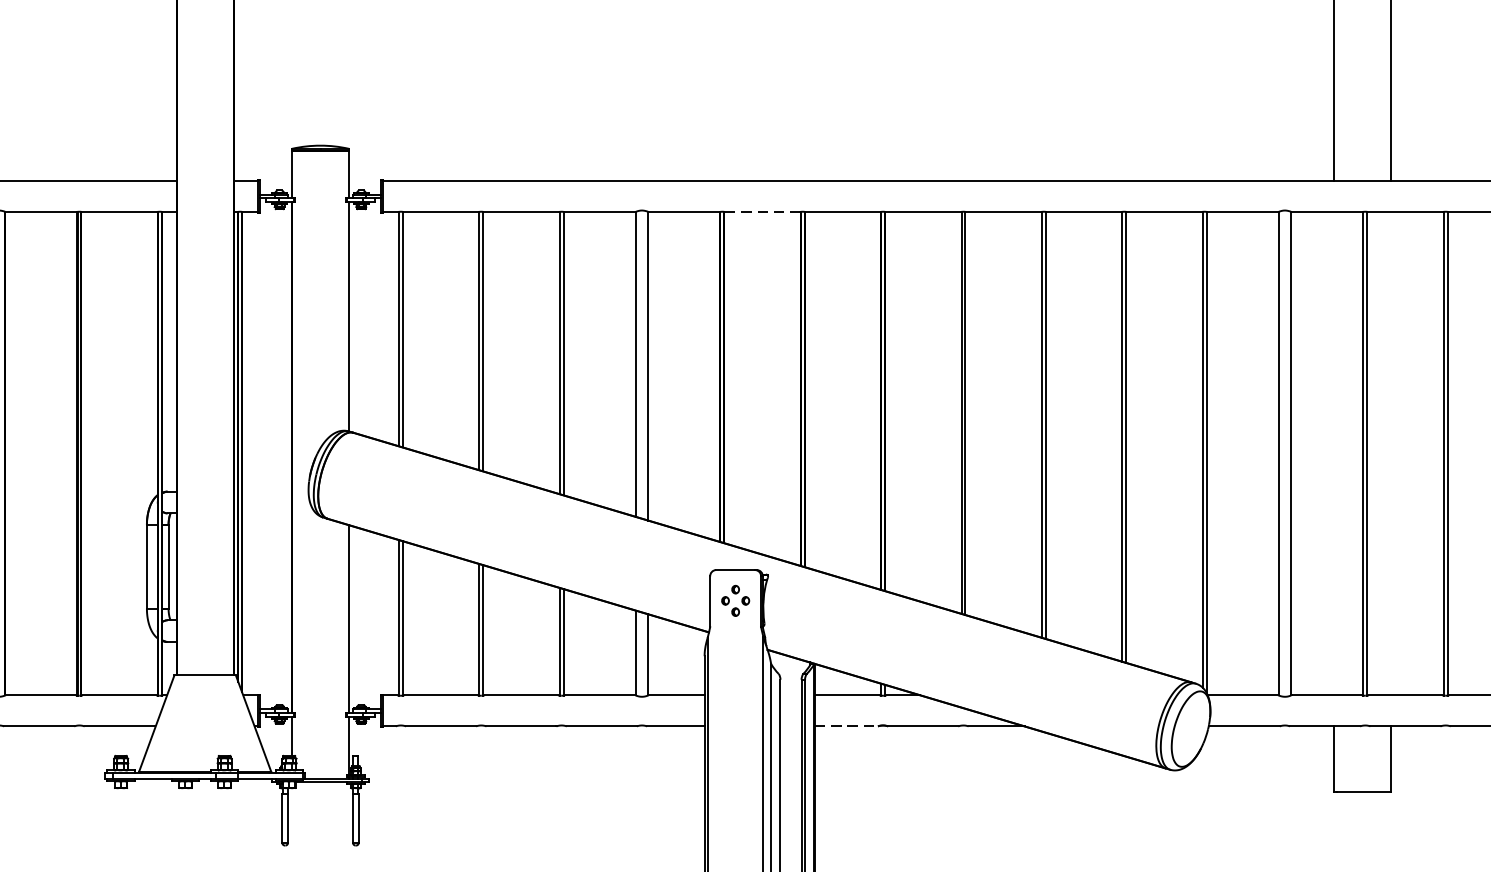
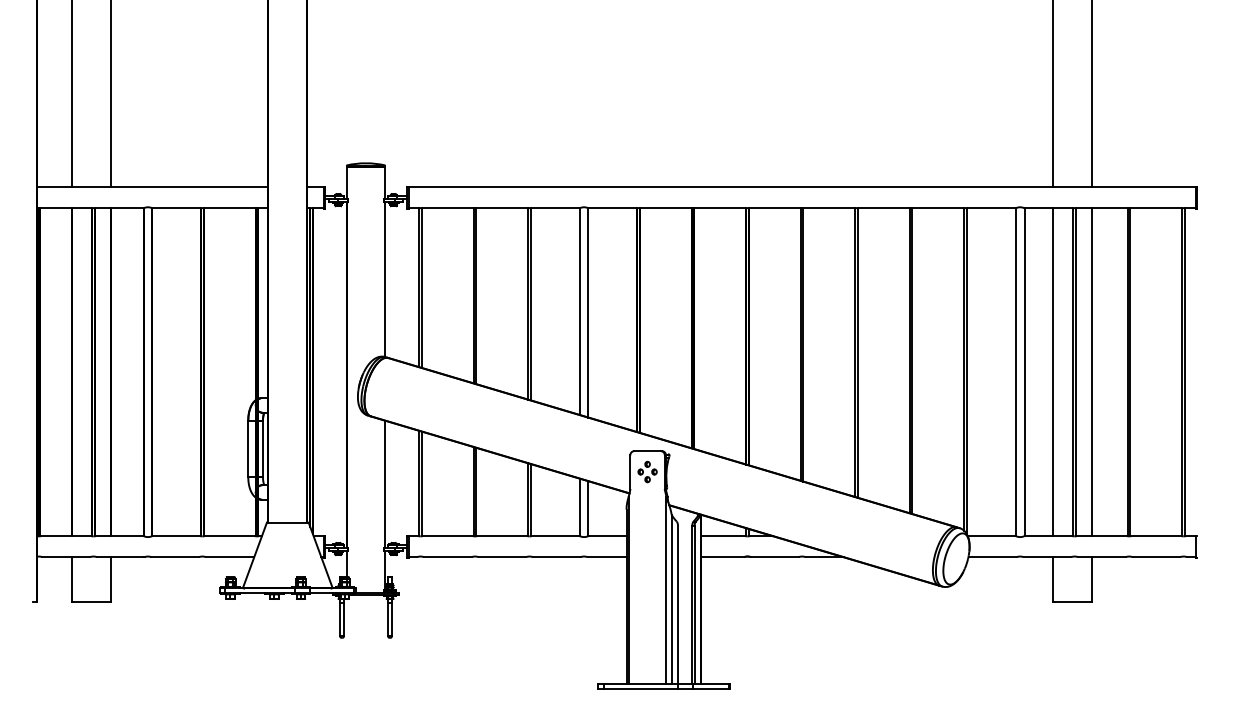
line: (763, 212) -> (666, 208), dashed -> solid
line: (1334, 454) -> (1053, 372), added
line: (1390, 454) -> (1091, 372), added
line: (847, 726) -> (723, 557), dashed -> solid

